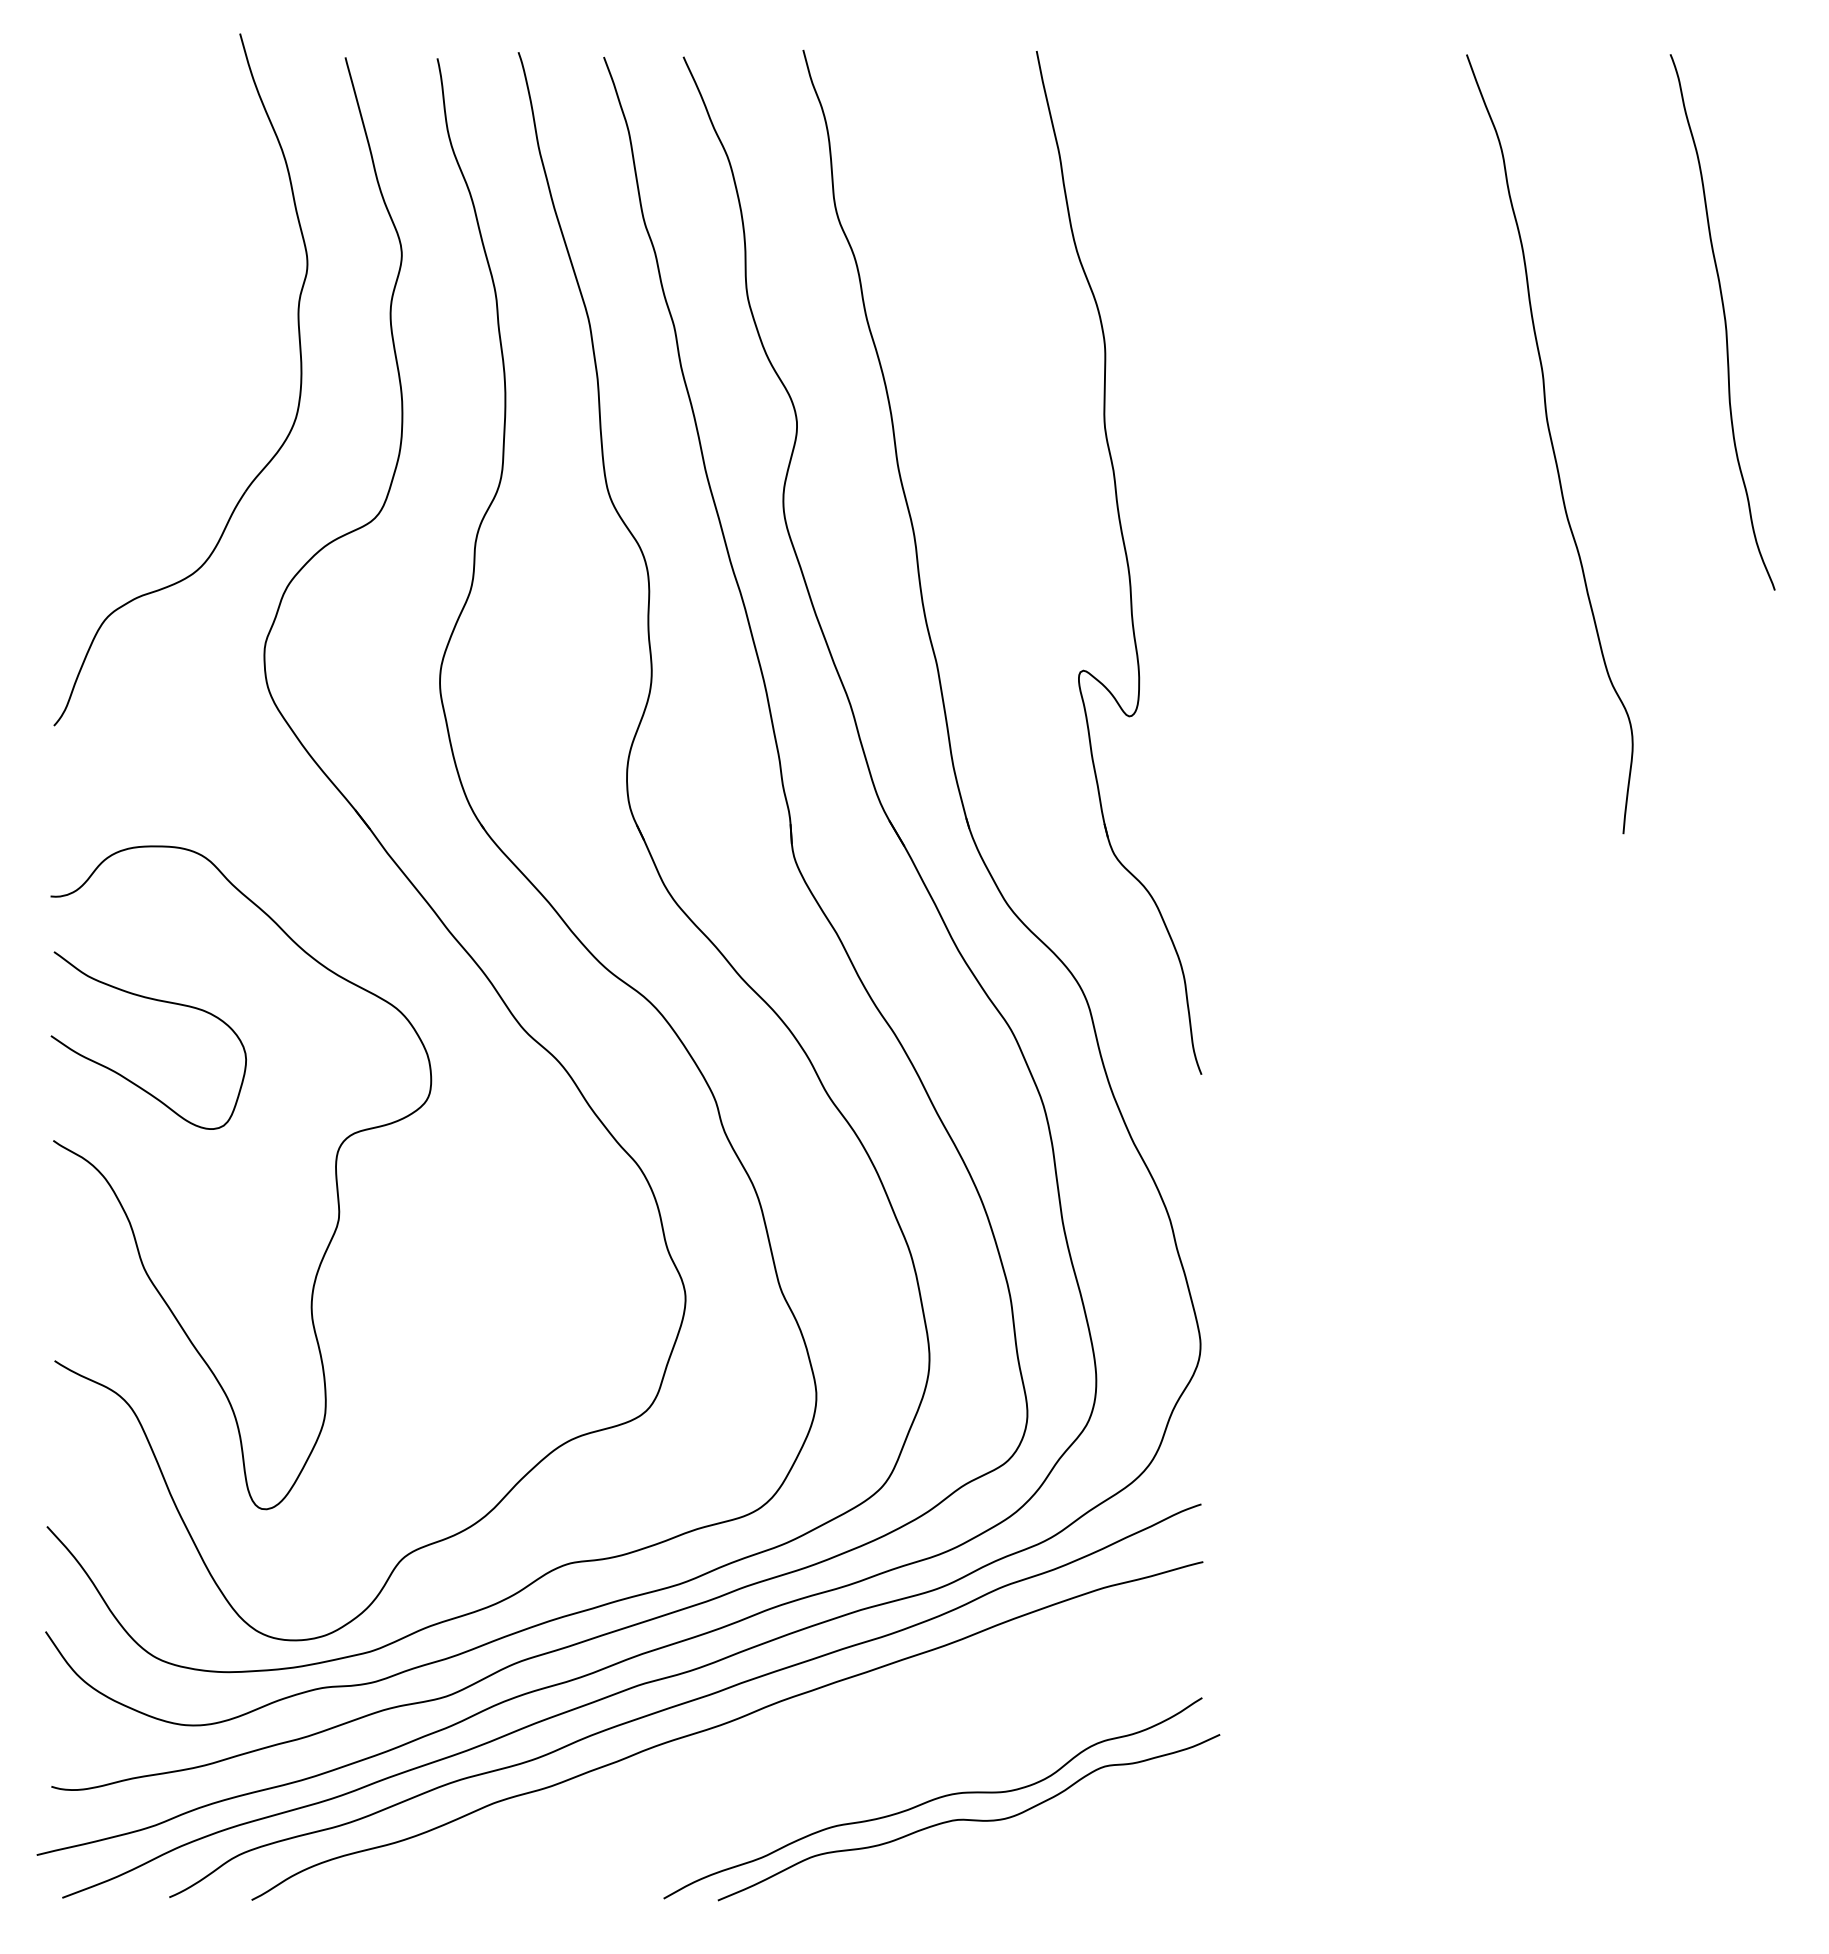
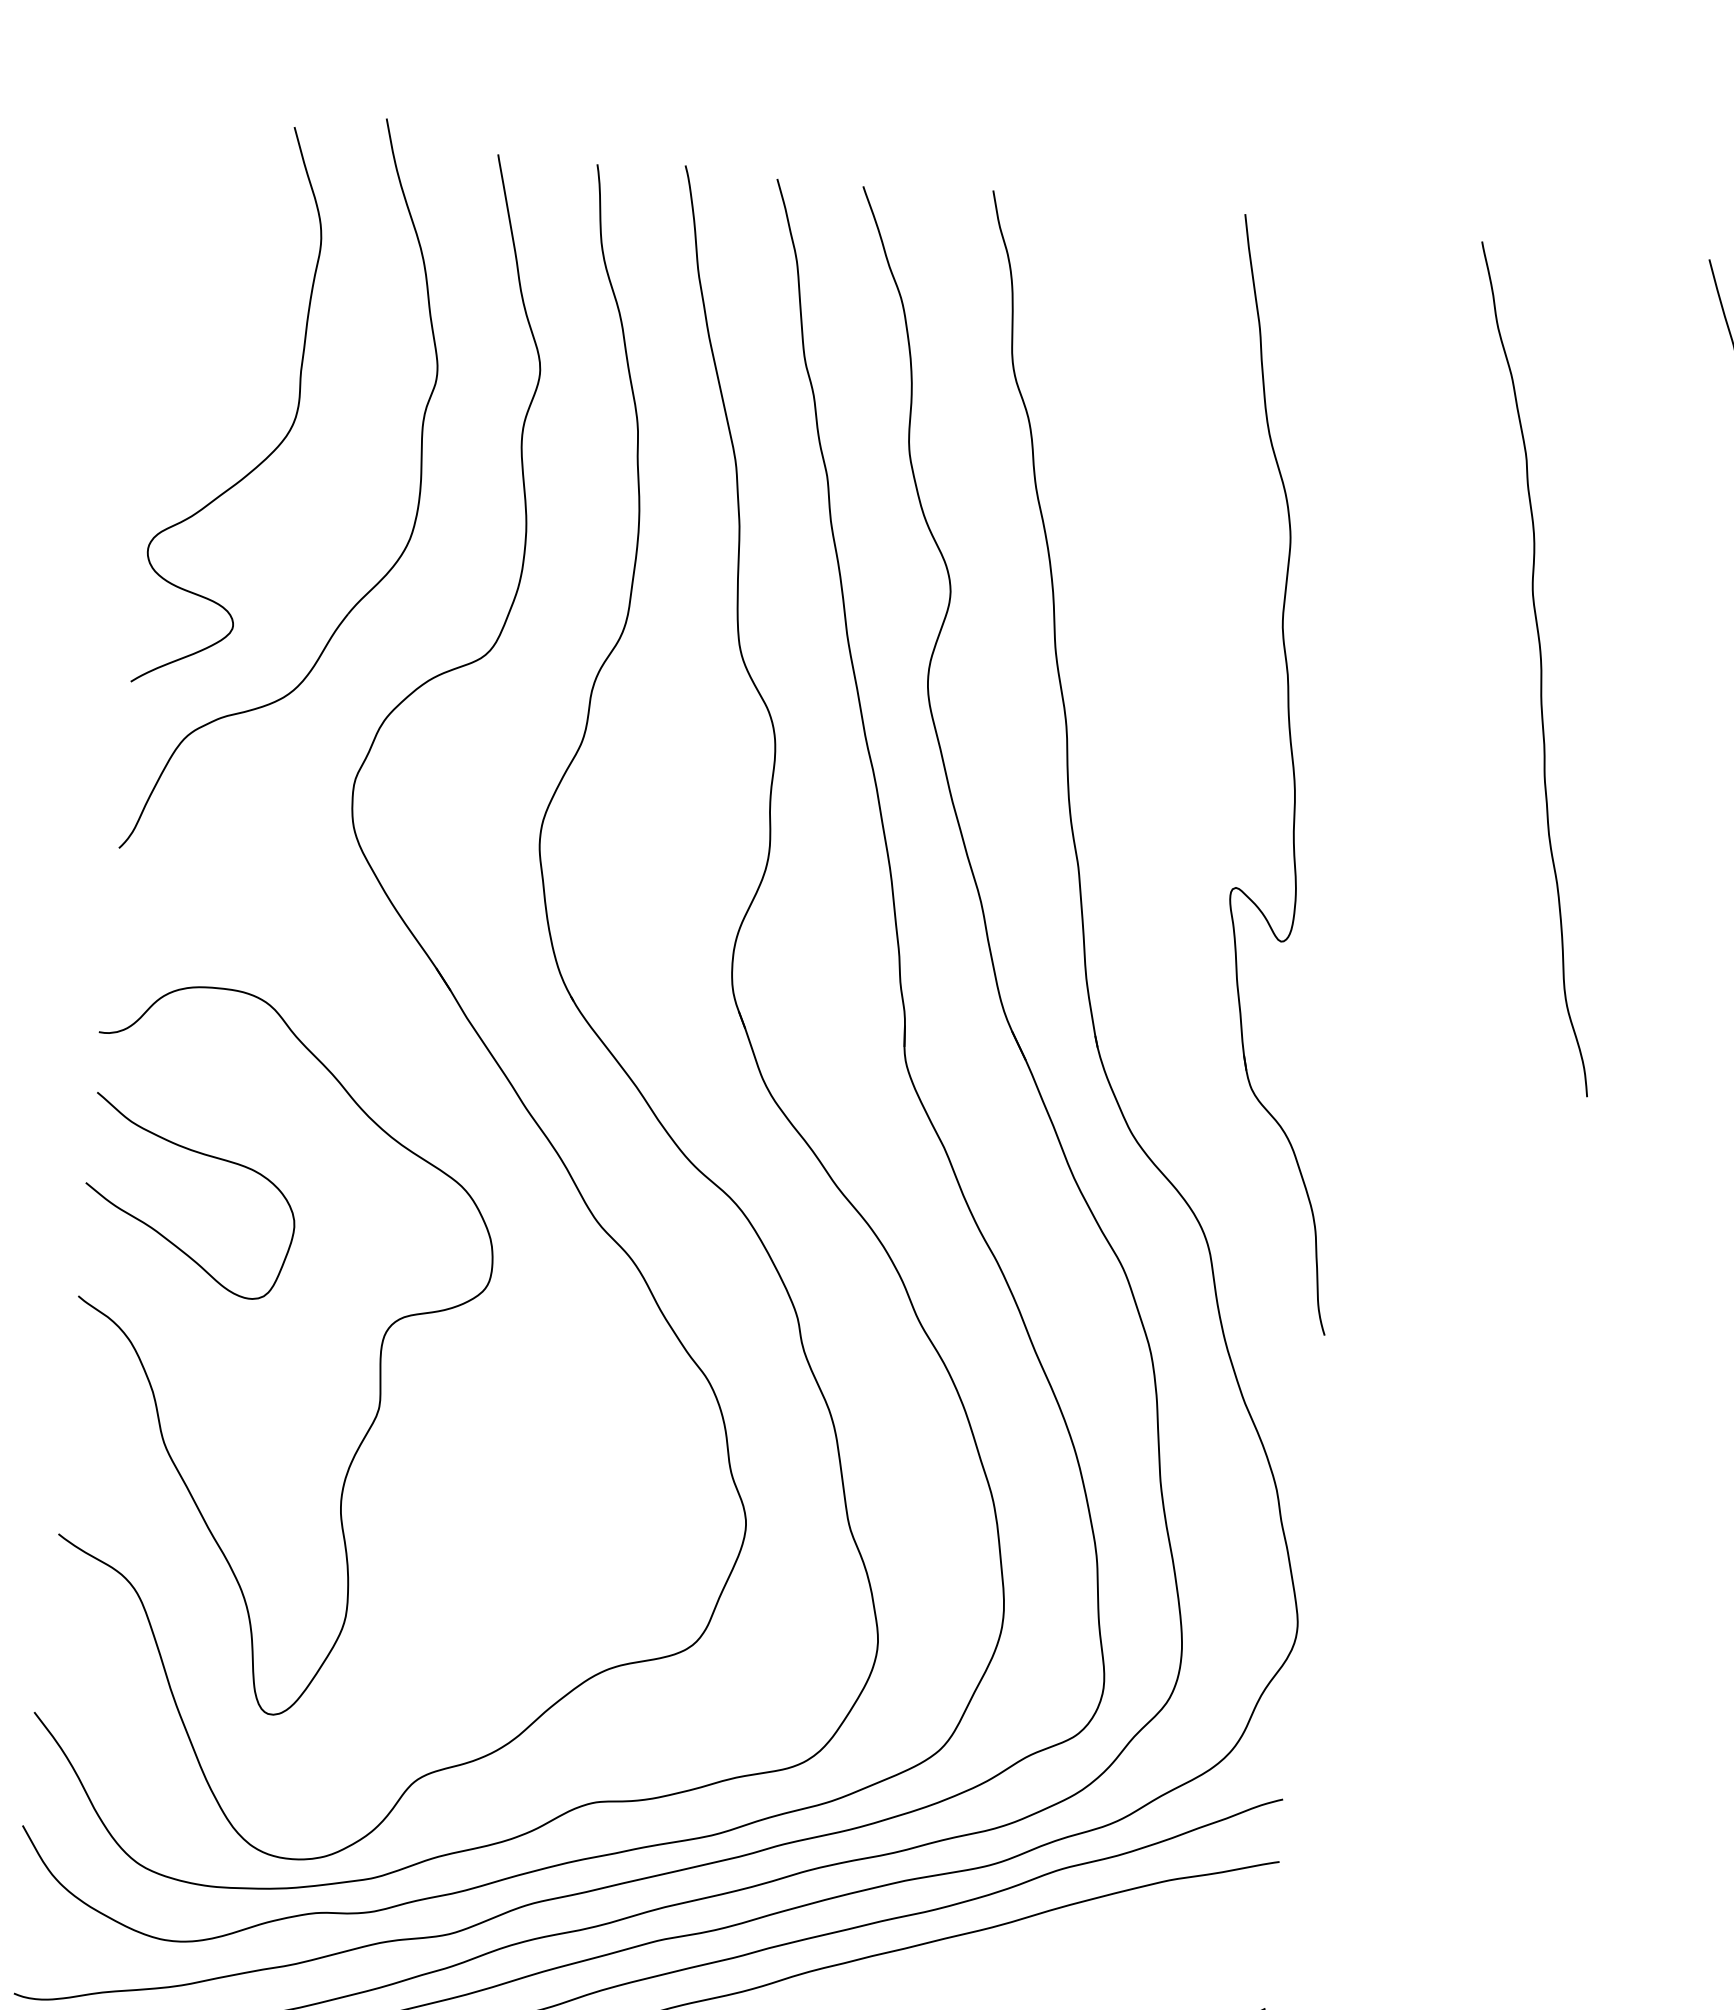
curve: (164, 345) -> (275, 448), added
curve: (1344, 442) -> (1539, 666), added

